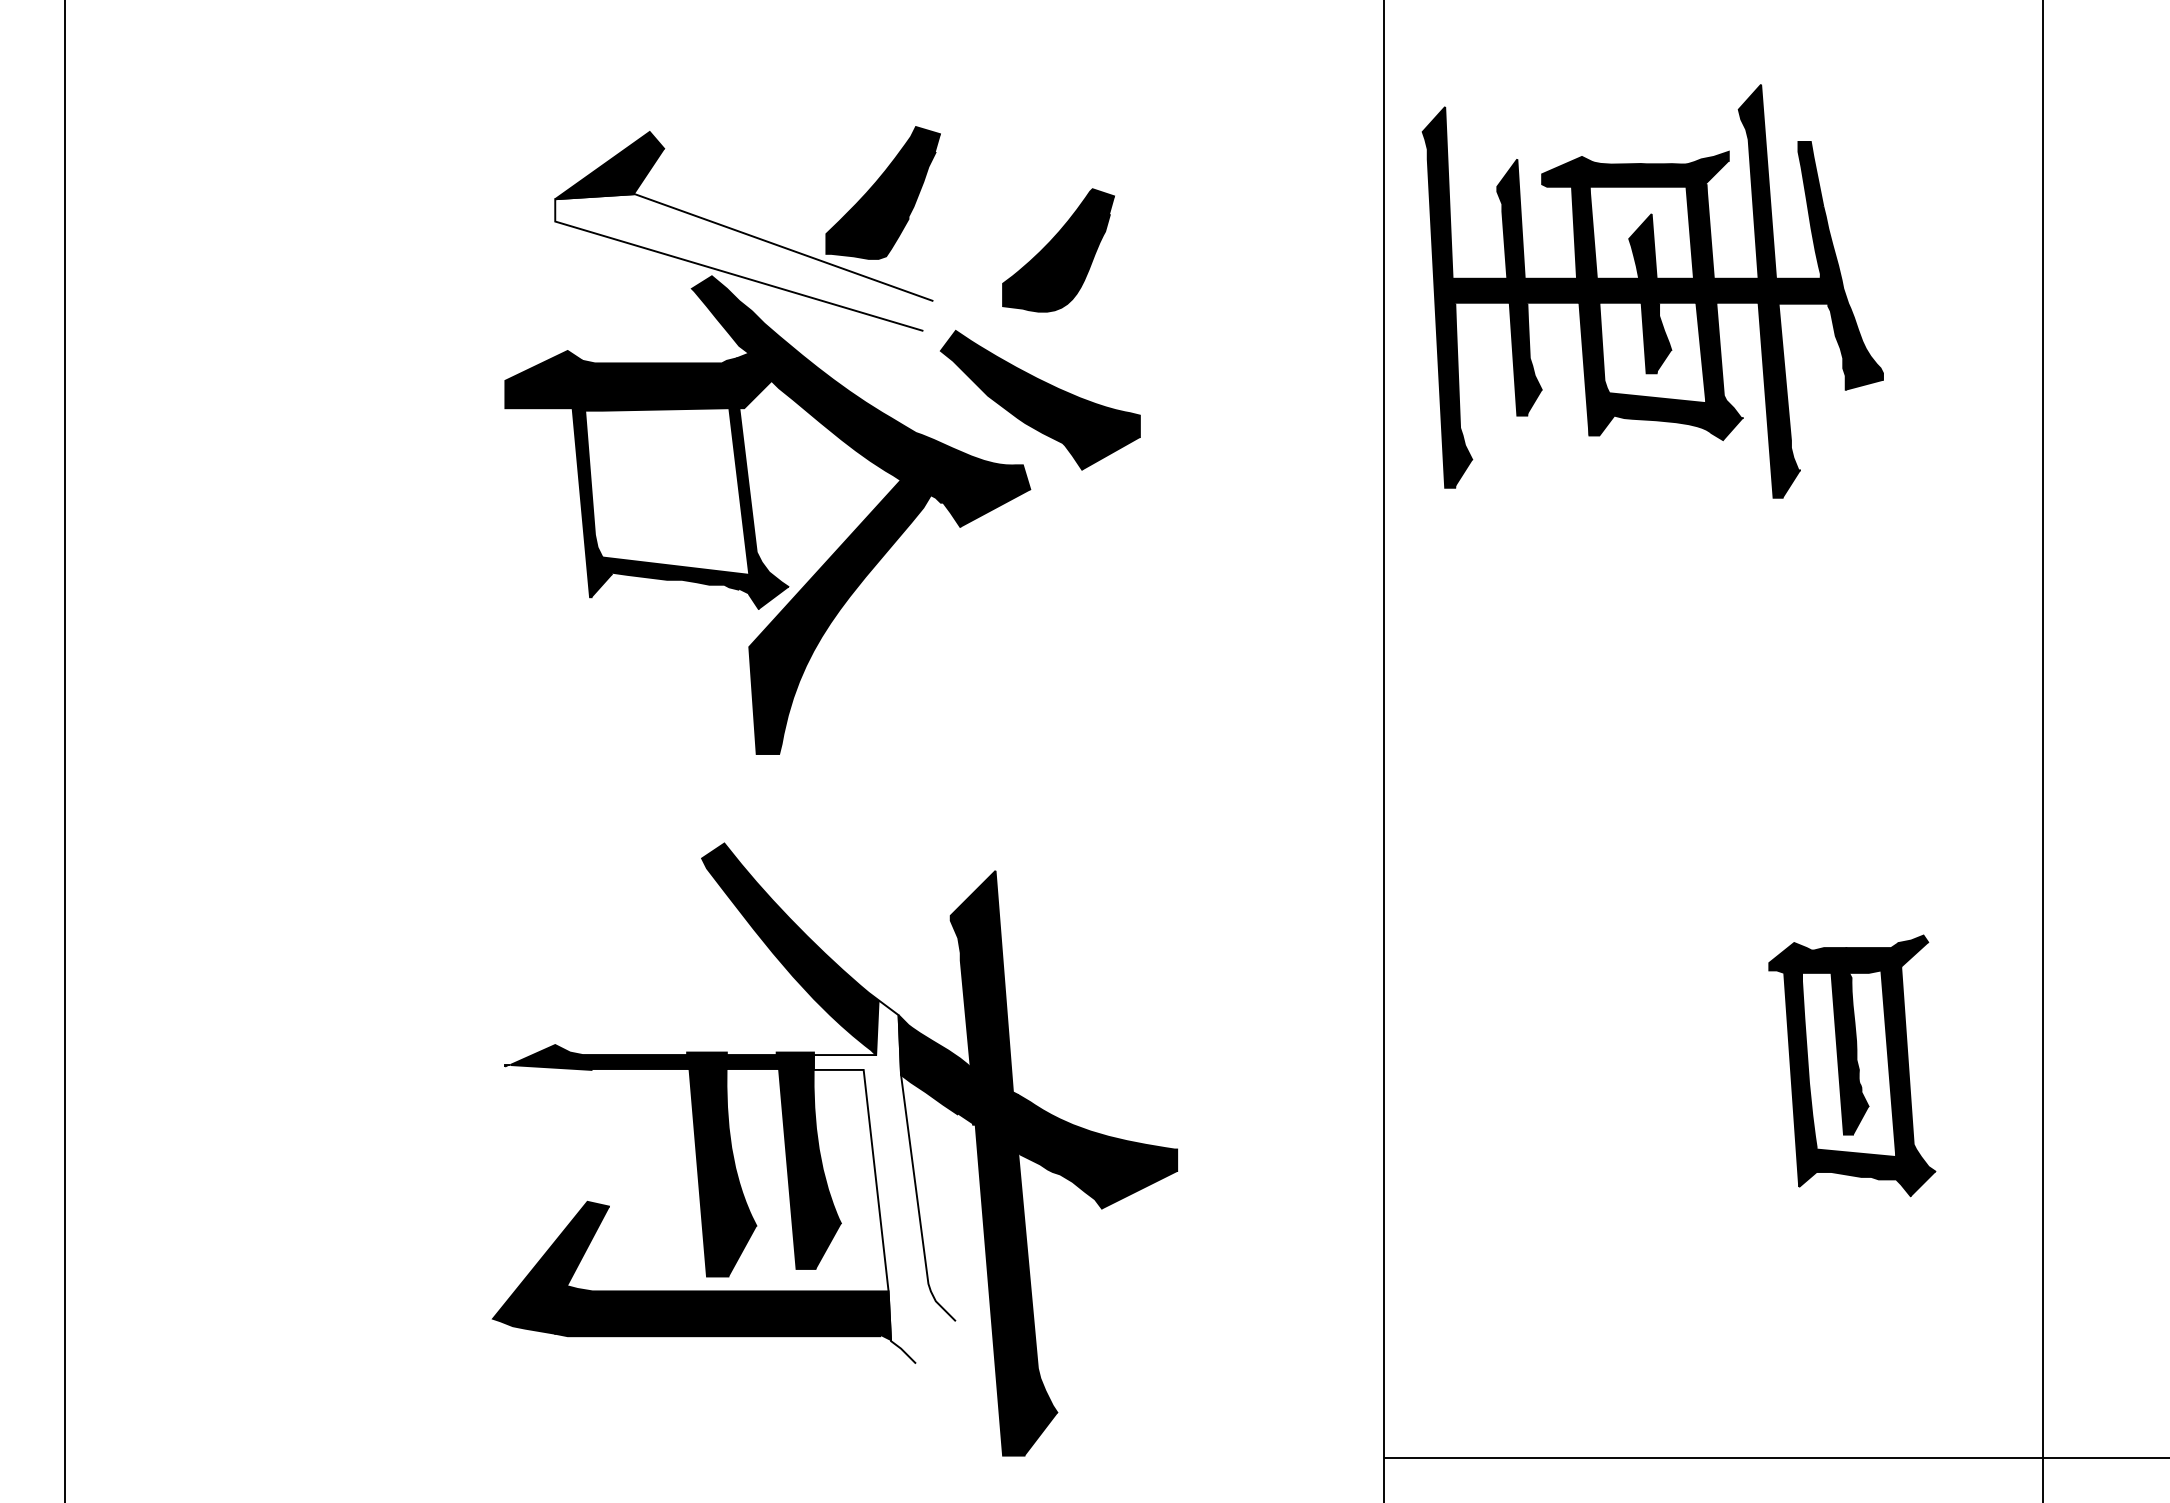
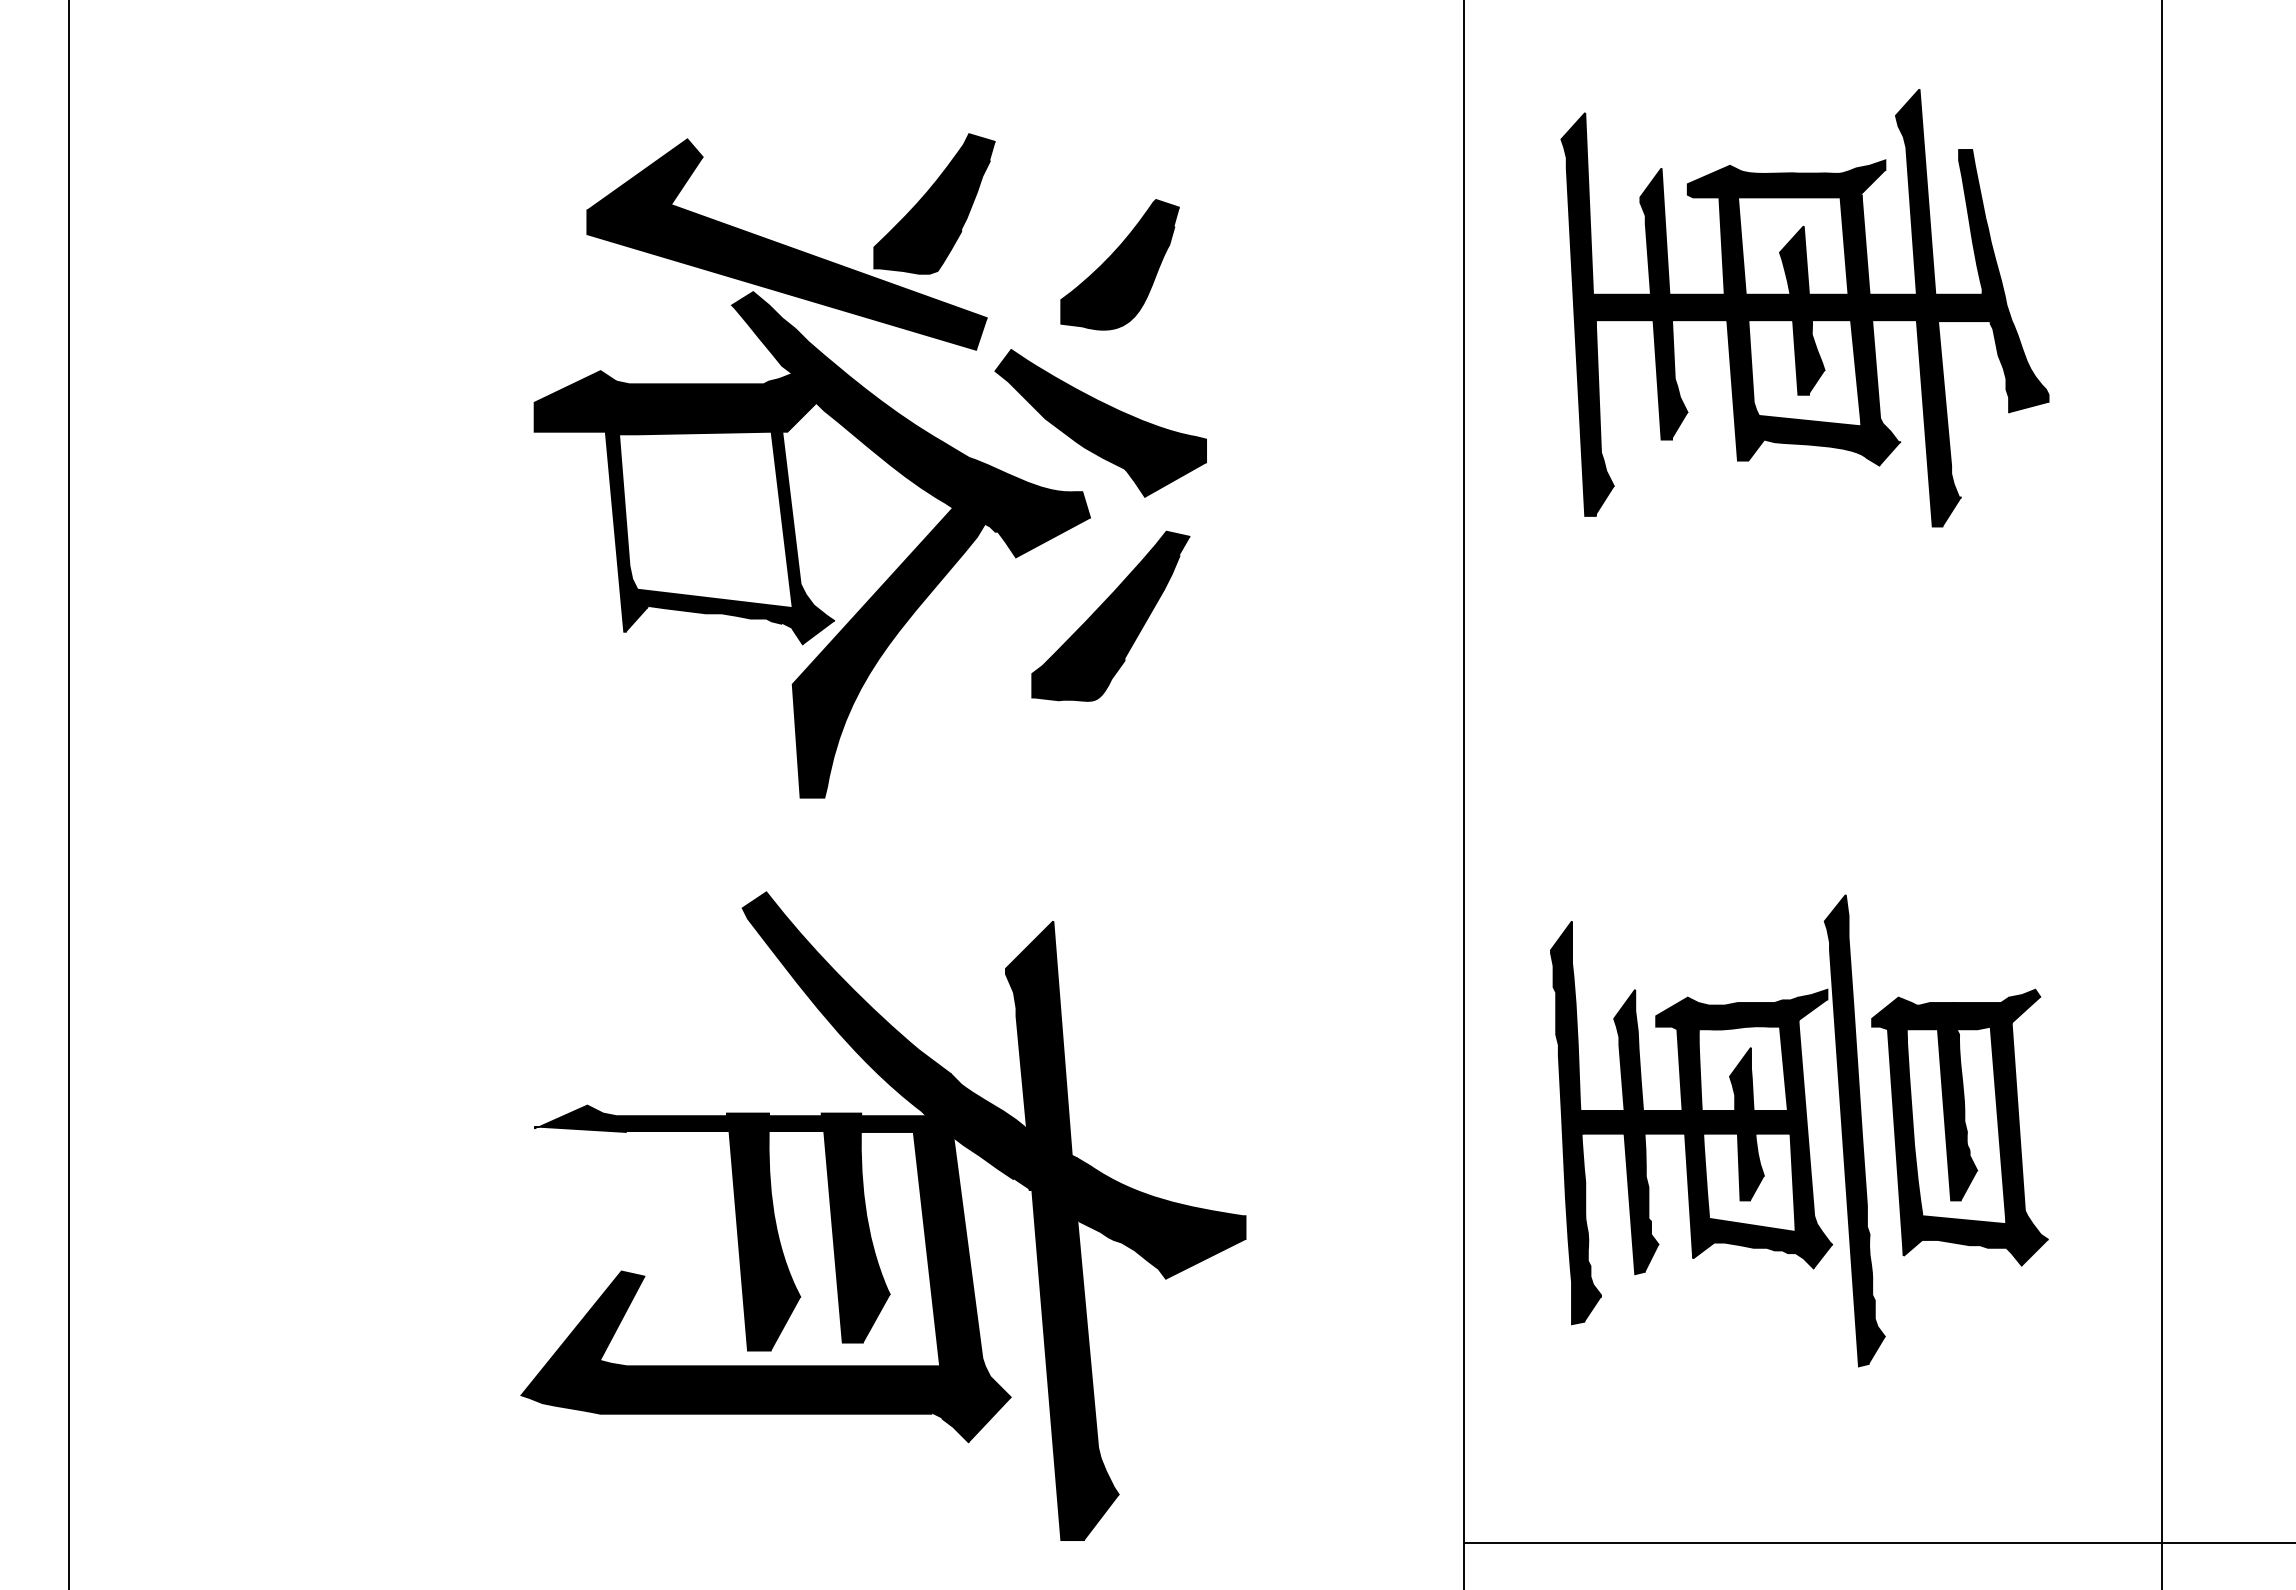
fill: (744, 262) -> (787, 277), added
part: (1652, 291) -> (1804, 308), moved
part: (1049, 582) -> (1110, 616), added
part: (1623, 1068) -> (1717, 1130), added
fill: (884, 1181) -> (935, 1250), added

